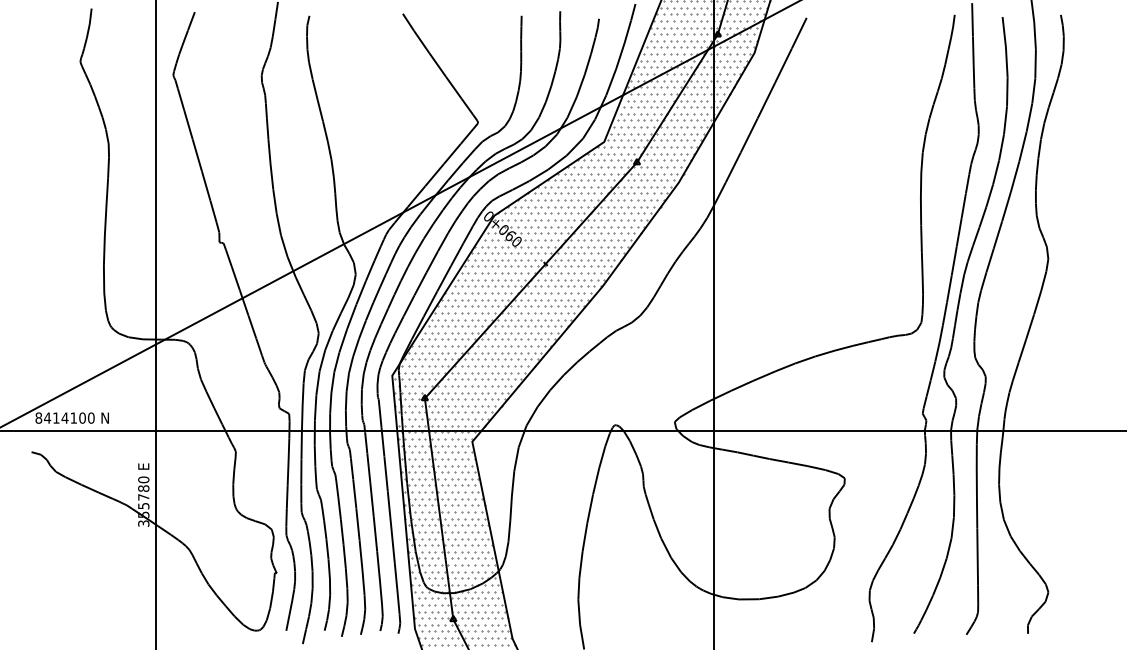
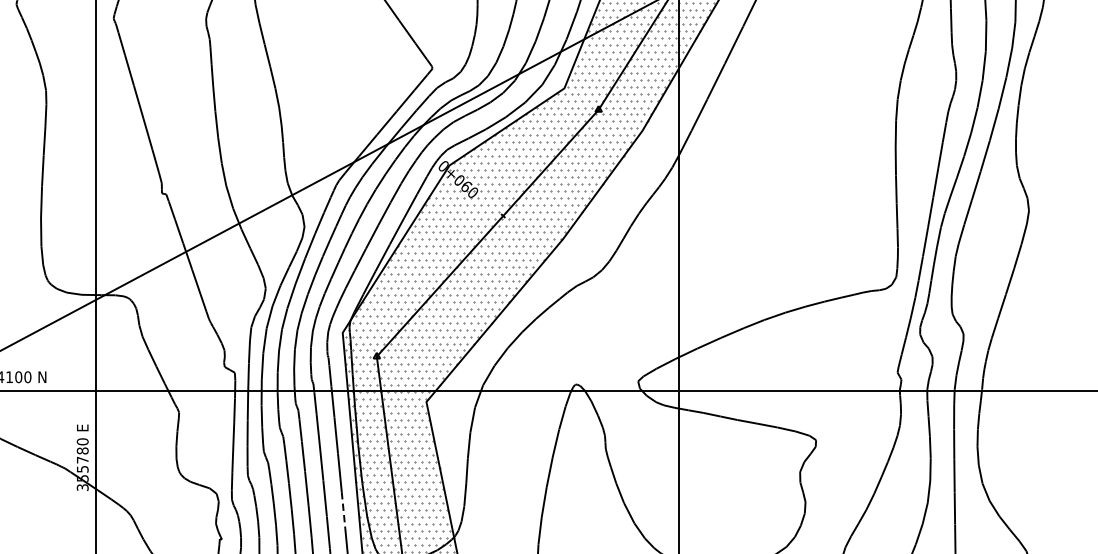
line: (393, 545) -> (343, 510), solid -> dashed

